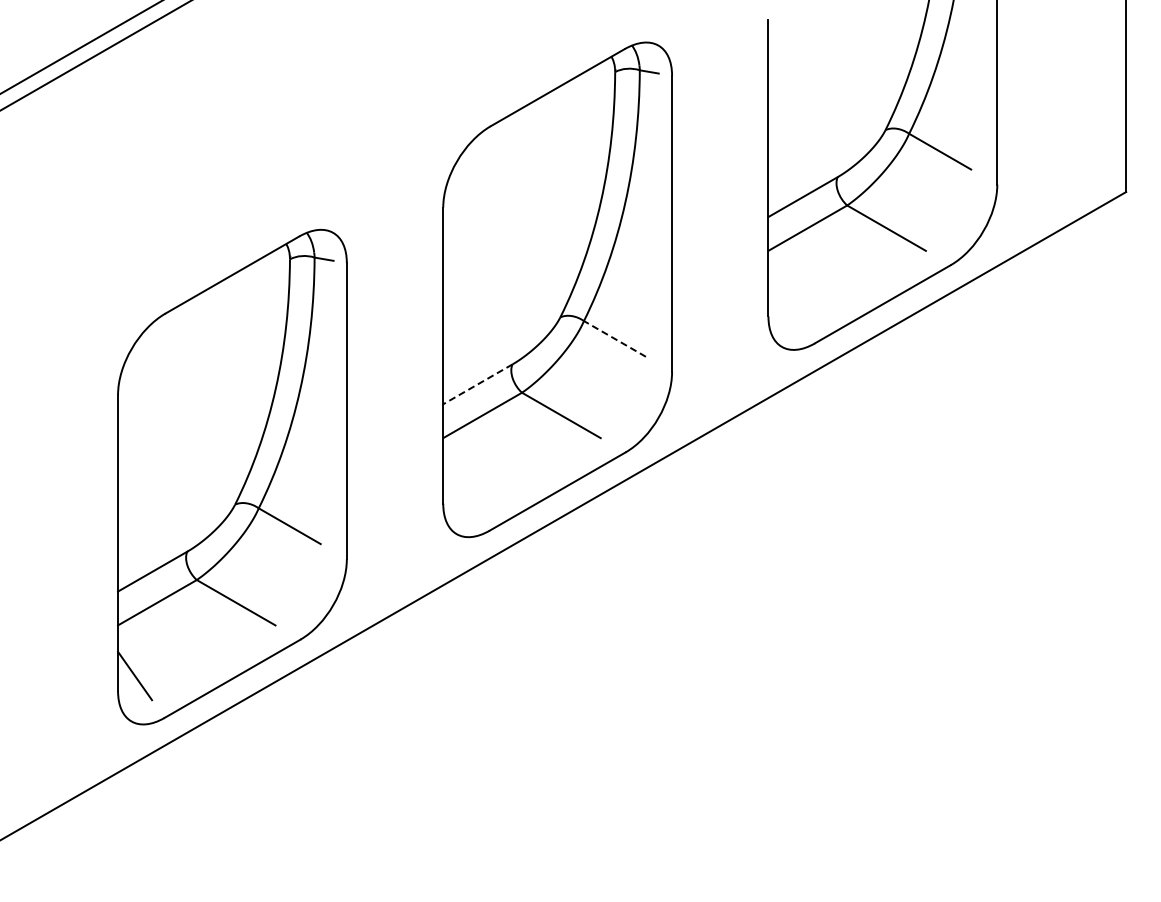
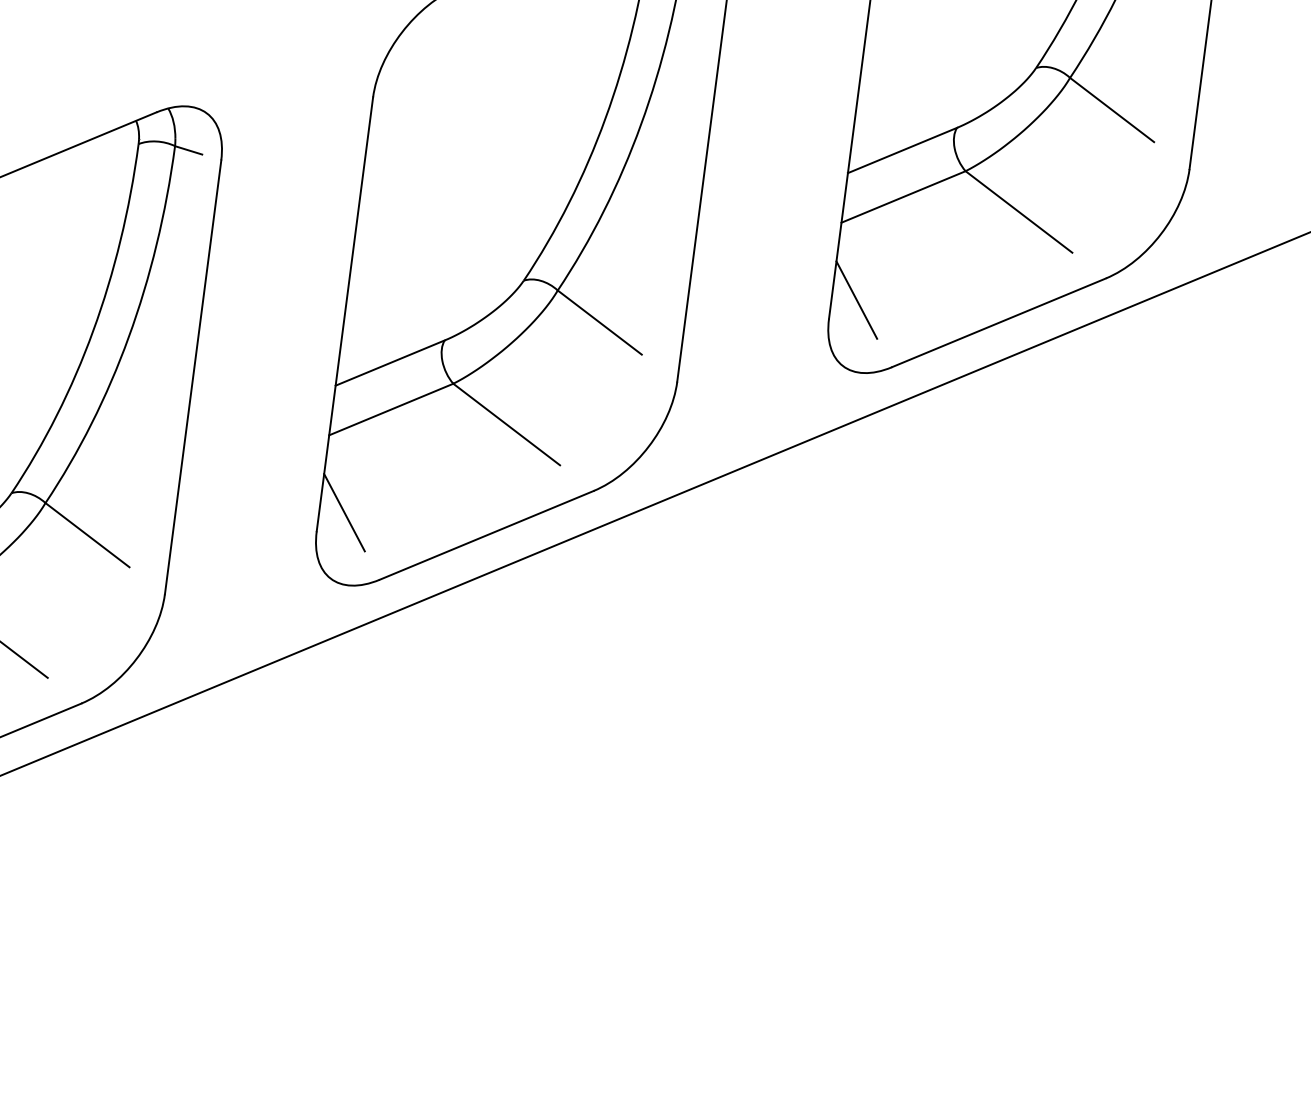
line: (785, 301) -> (856, 300), added
line: (614, 338) -> (599, 321), dashed -> solid
line: (477, 384) -> (389, 363), dashed -> solid
line: (460, 488) -> (344, 512), added

